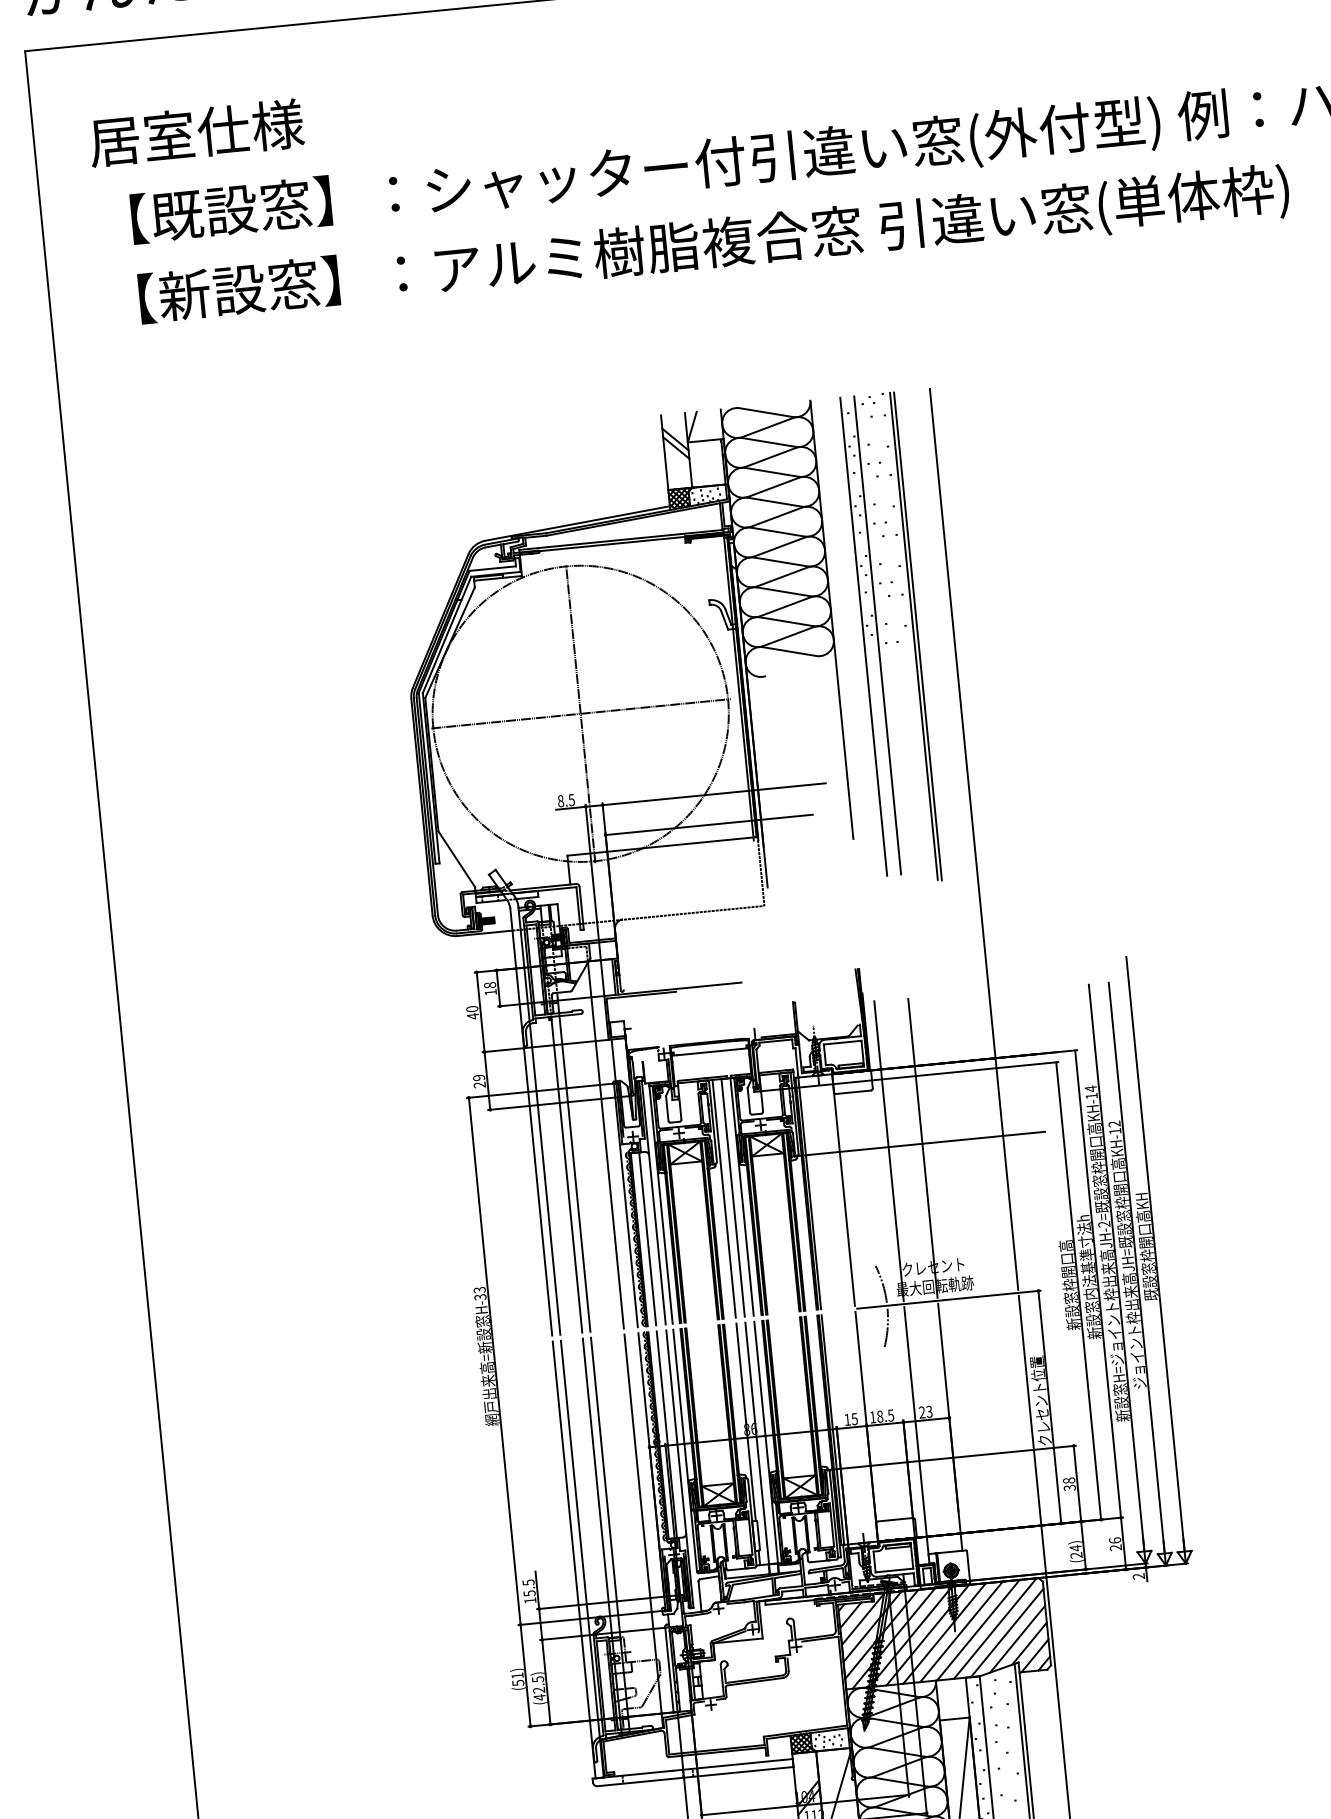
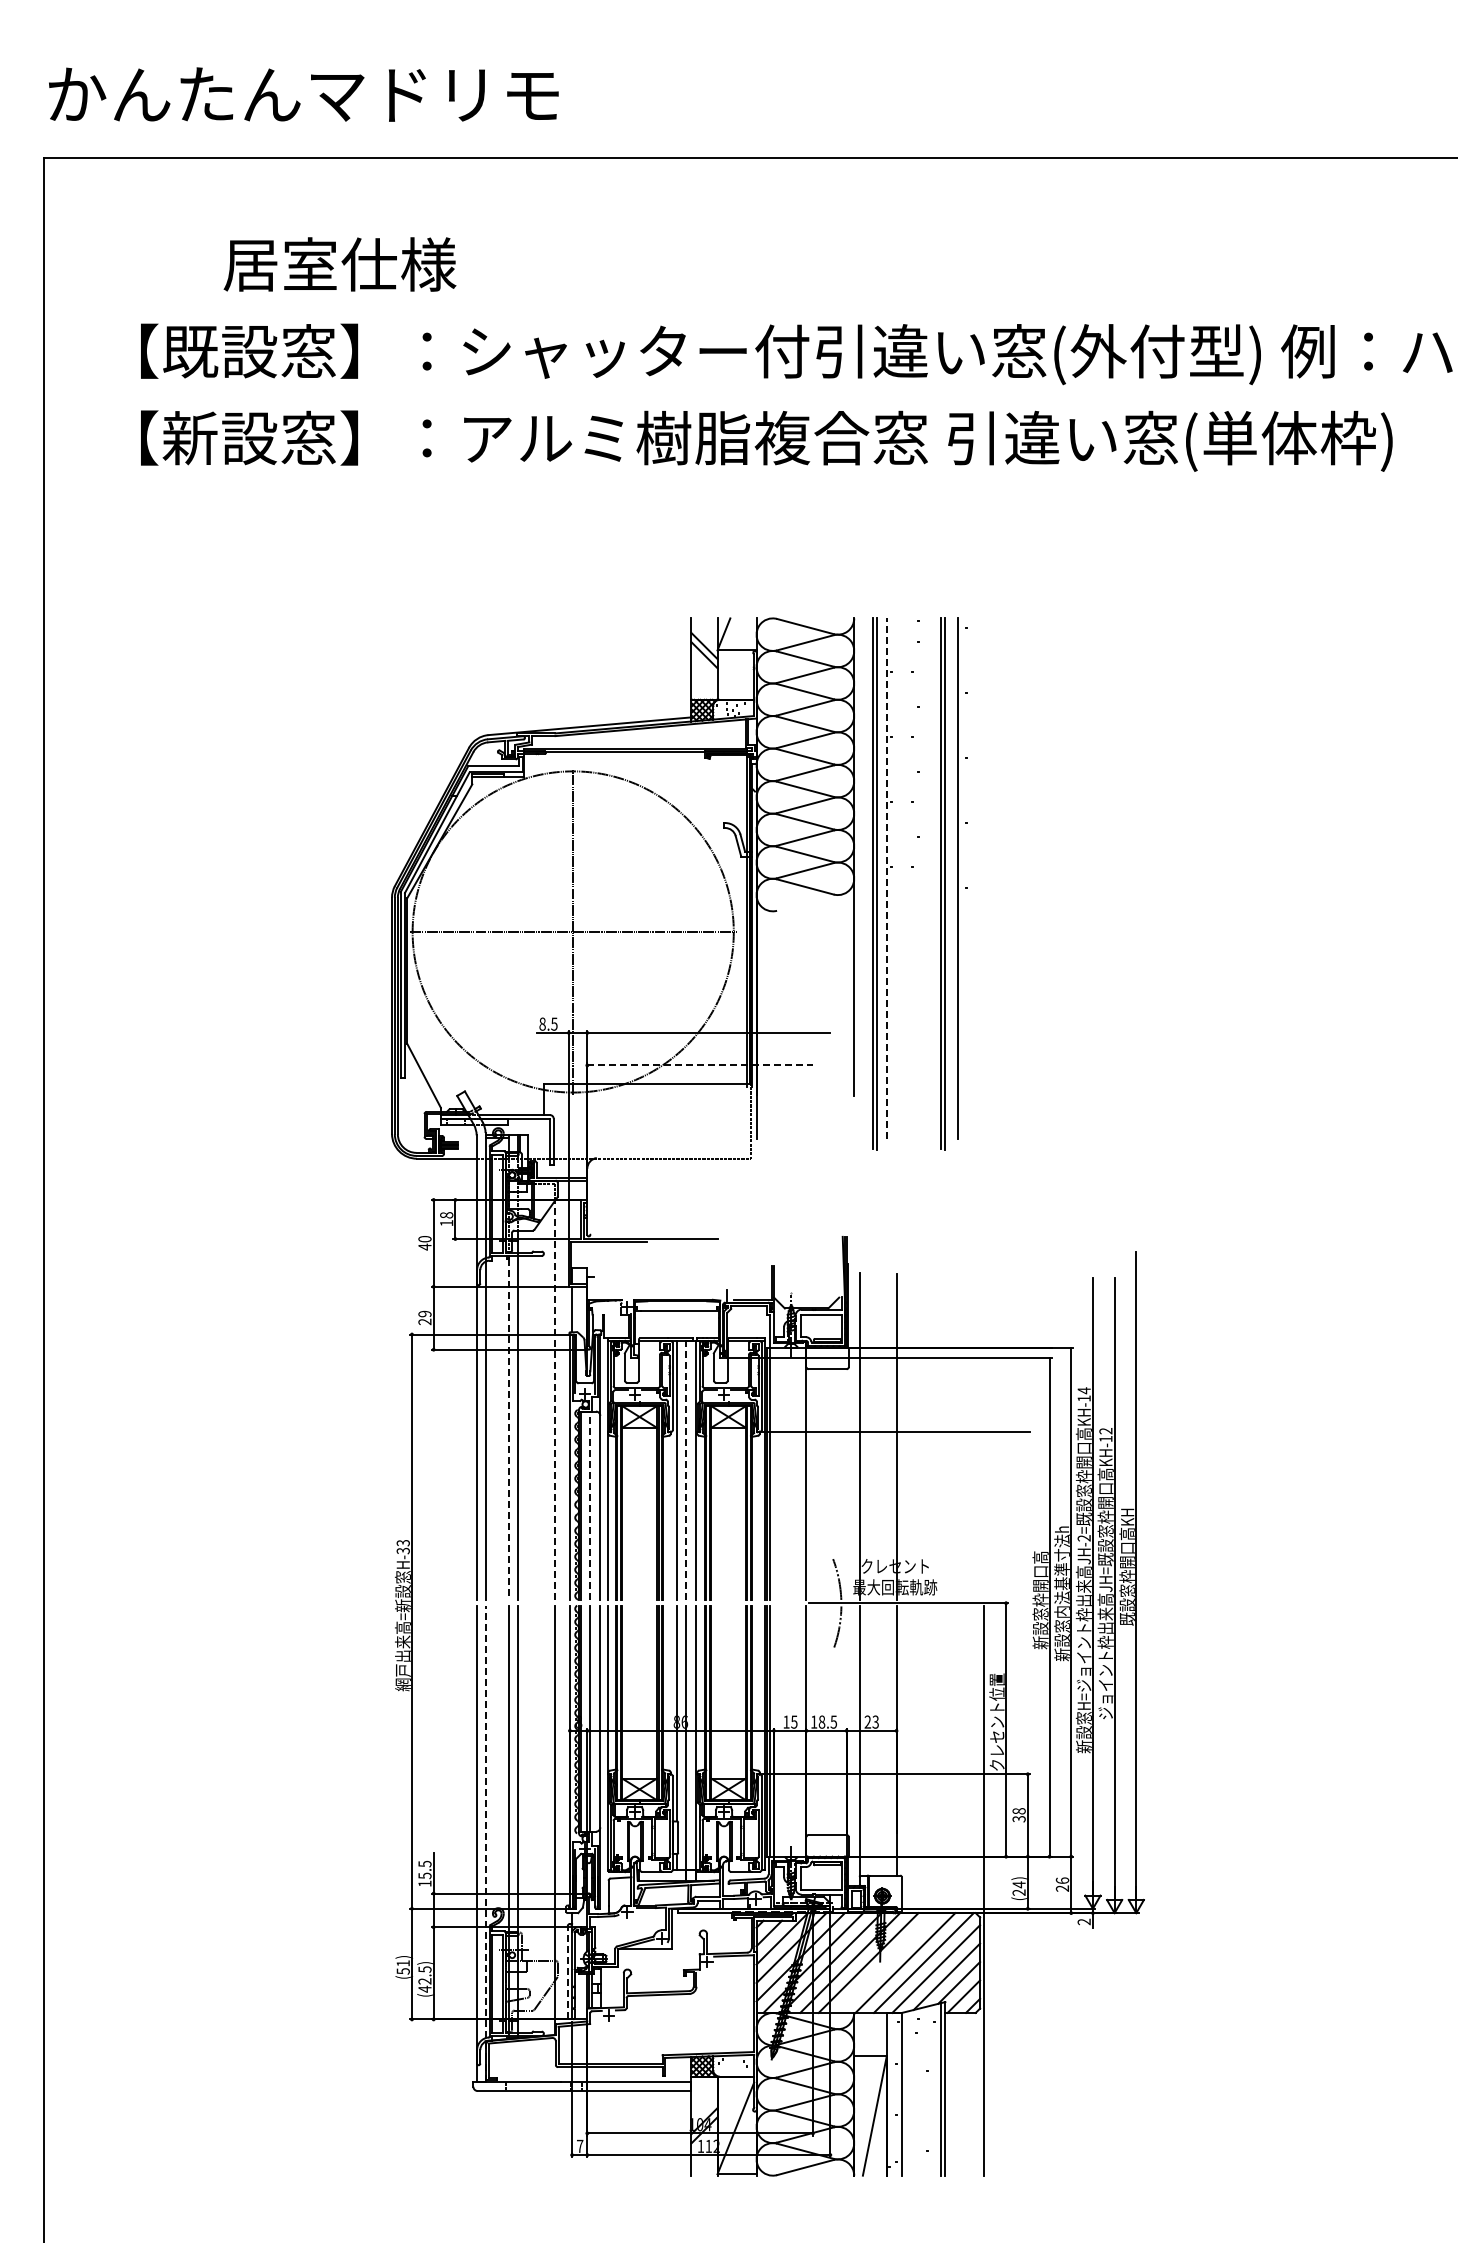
text: (196, 133) -> (339, 264), moved
part: (881, 634) -> (962, 878), moved
line: (863, 636) -> (886, 878), solid -> dashed
part: (852, 642) -> (874, 883), added
line: (709, 824) -> (700, 1065), solid -> dashed
line: (974, 838) -> (984, 1108), removed
line: (605, 1145) -> (554, 1400), solid -> dashed
line: (567, 1177) -> (509, 1430), solid -> dashed
line: (733, 1196) -> (686, 1469), solid -> dashed
line: (647, 1238) -> (589, 1505), solid -> dashed
line: (582, 1559) -> (485, 1844), solid -> dashed
line: (960, 1631) -> (886, 1962), removed
line: (669, 1669) -> (567, 1972), solid -> dashed

